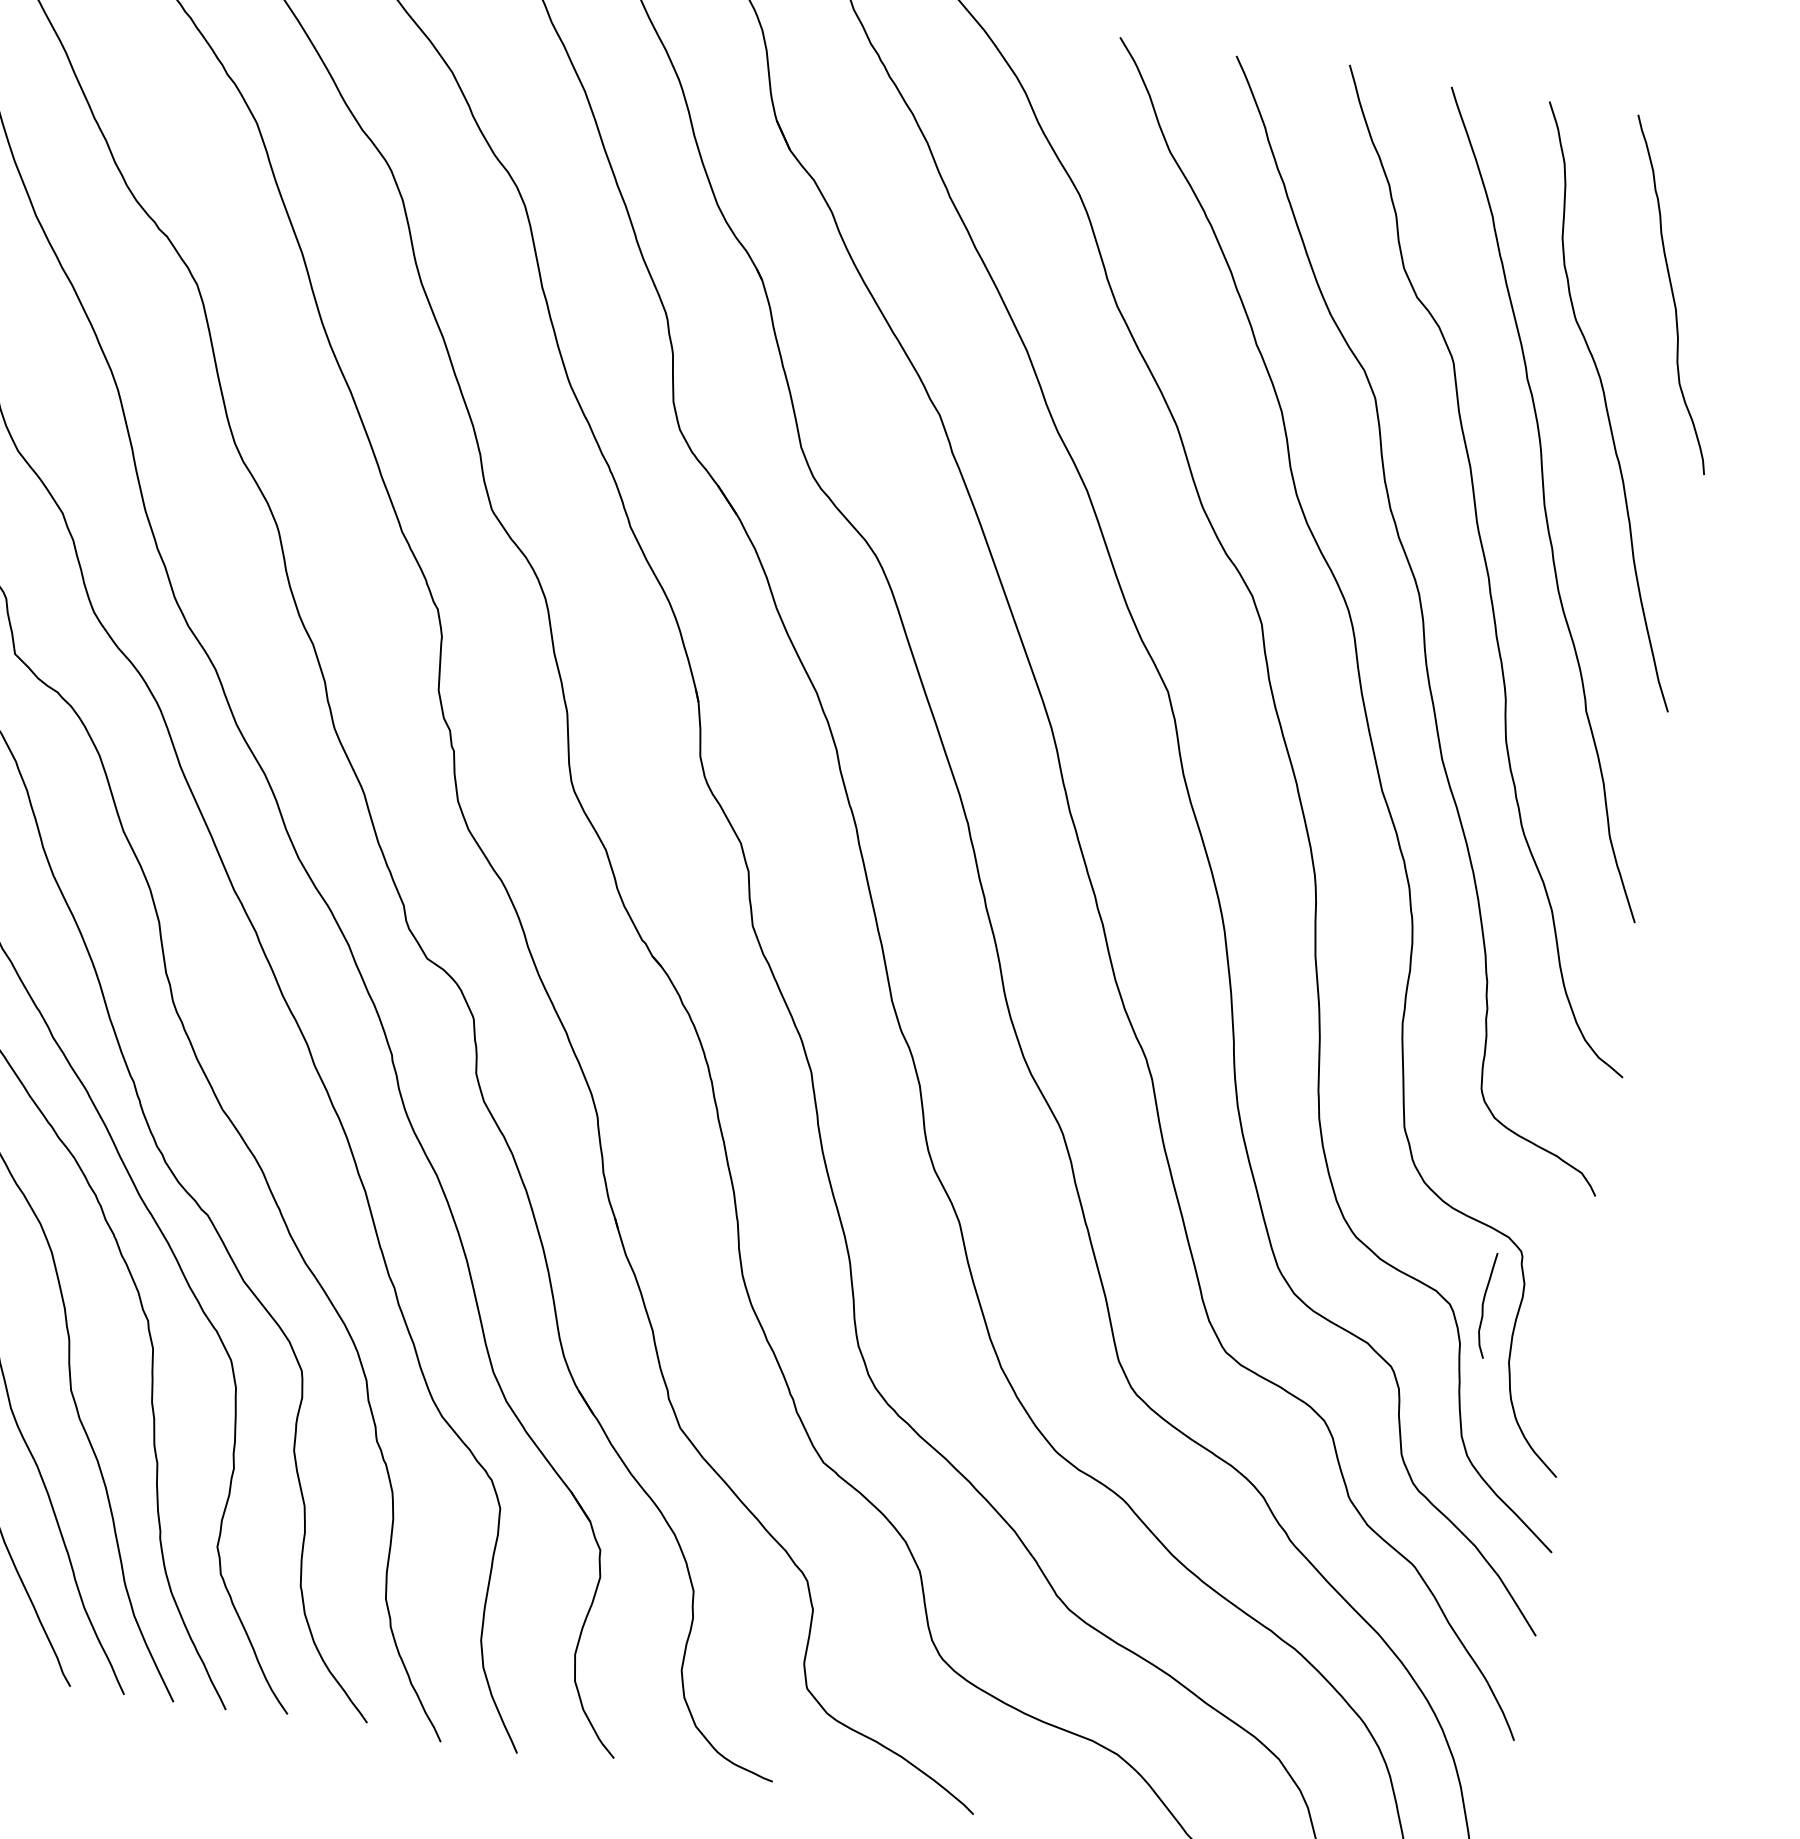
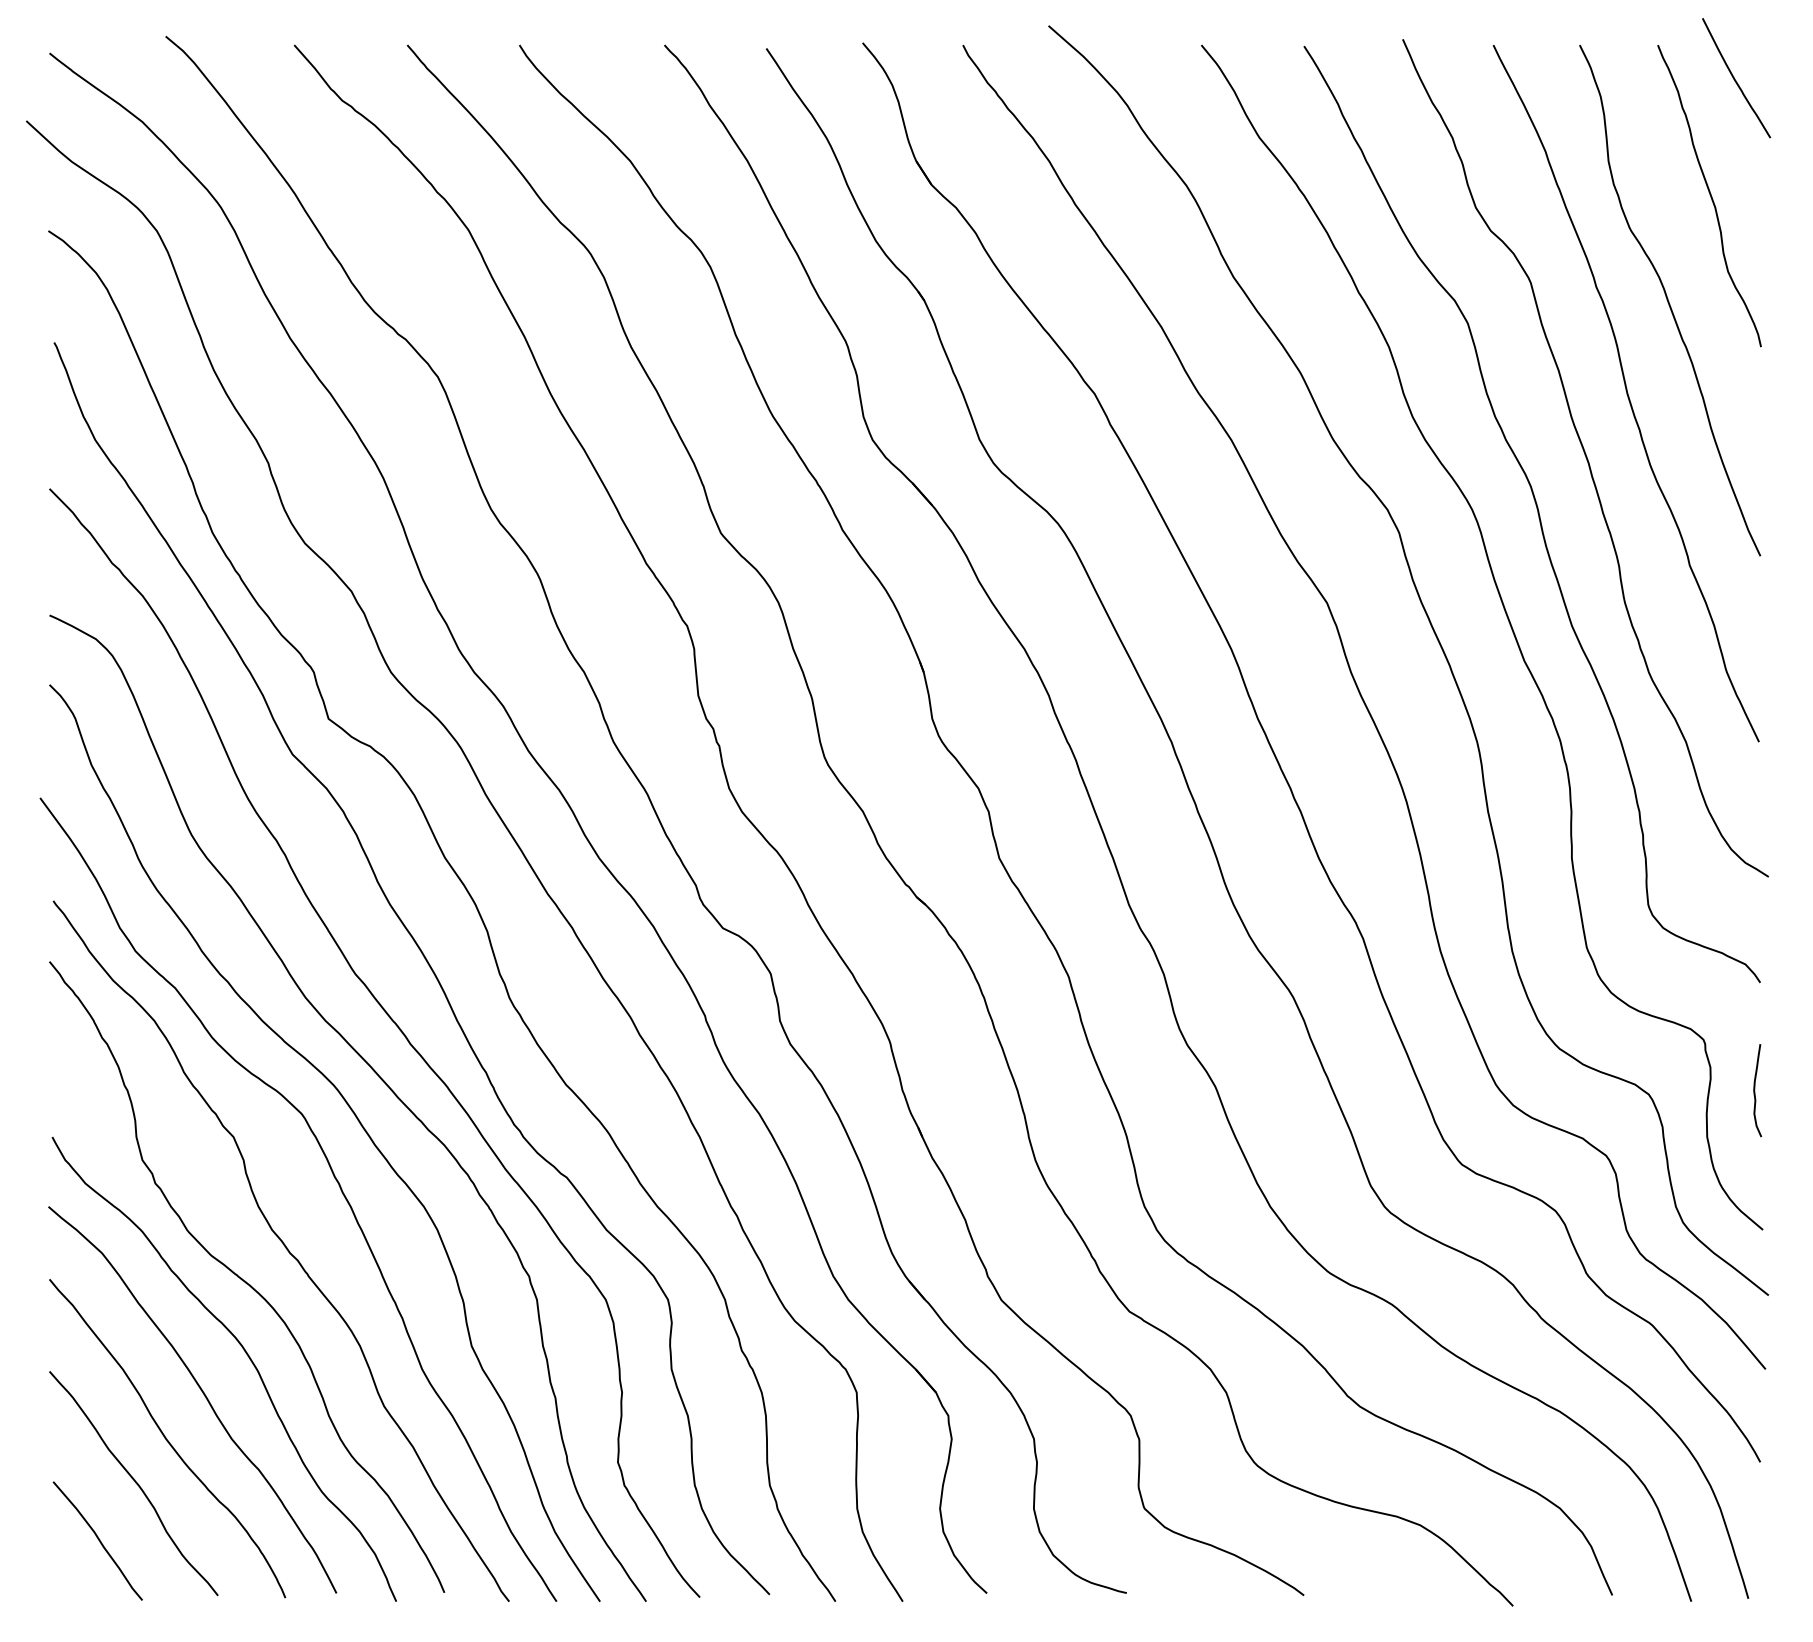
curve: (1720, 165) -> (1735, 78), added
curve: (1484, 1304) -> (1755, 1090), moved

